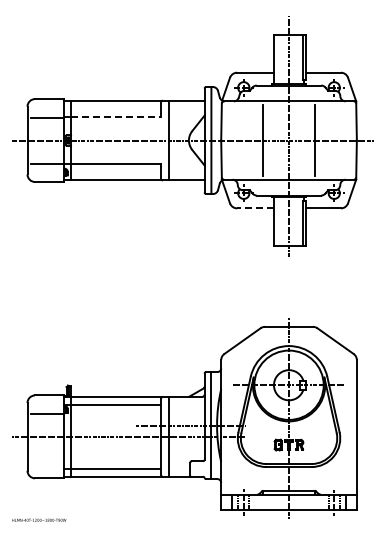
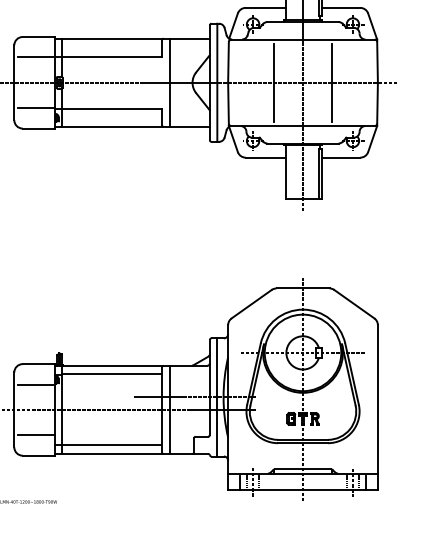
line: (116, 116) -> (112, 56), dashed -> solid
line: (255, 208) -> (266, 157), dashed -> solid
line: (47, 459) -> (36, 434), added

